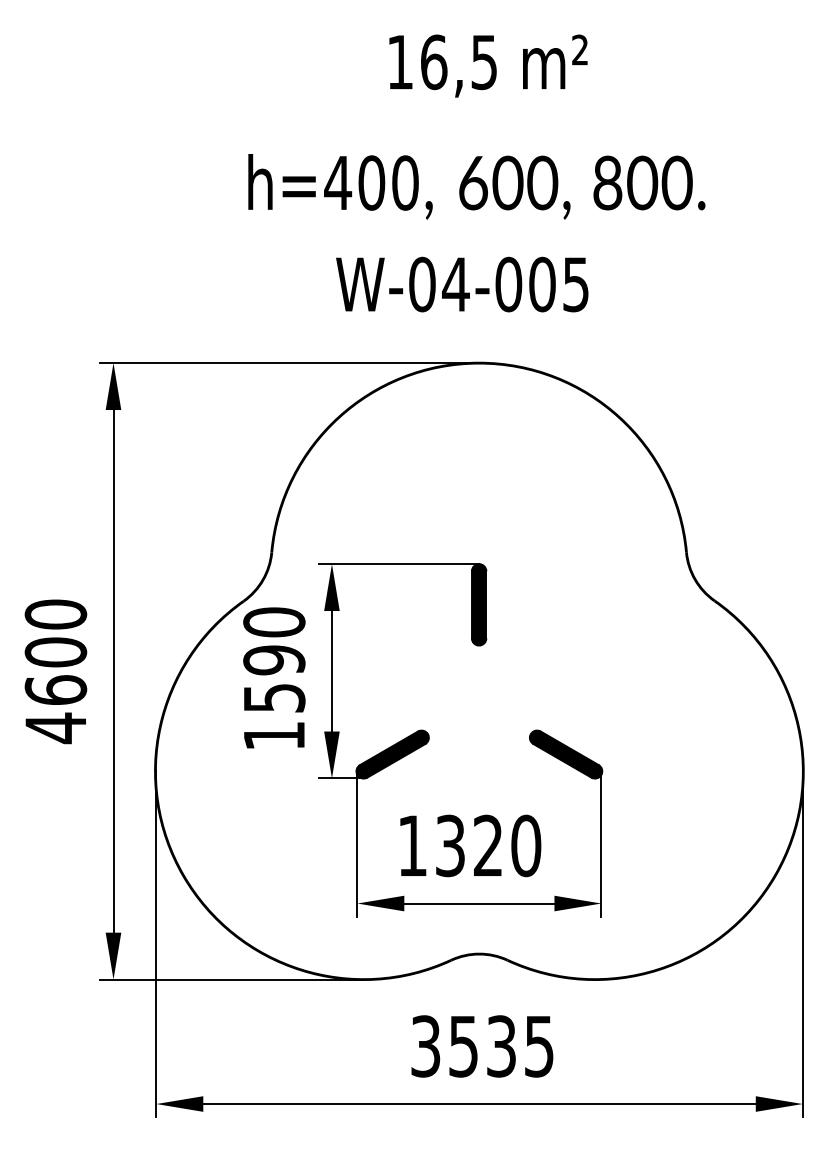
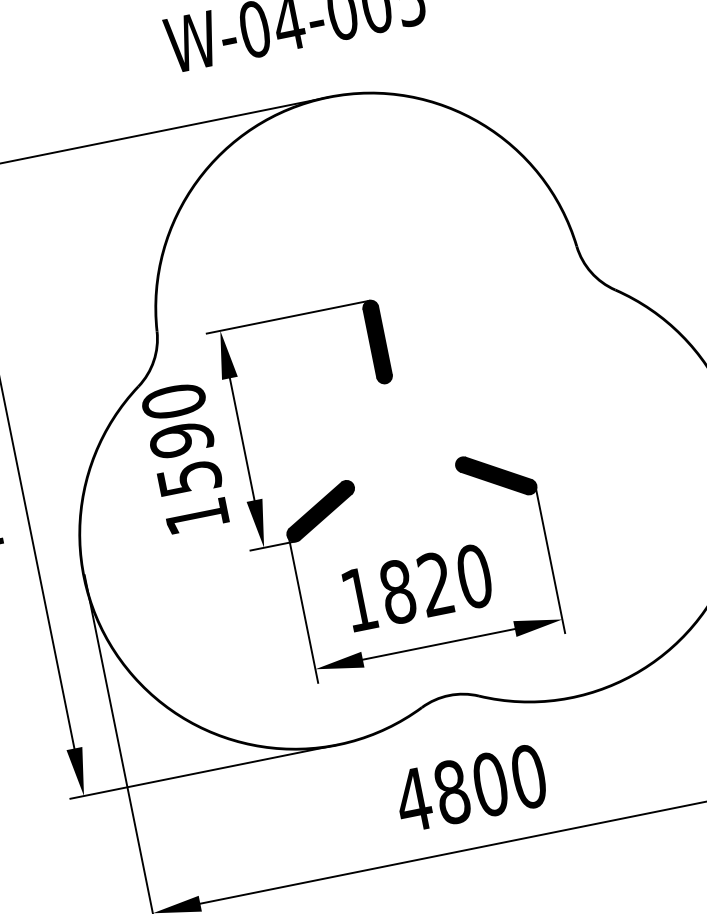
text: (450, 845) -> (397, 591), 1320 -> 1820
text: (482, 1046) -> (471, 788), 3535 -> 4800

